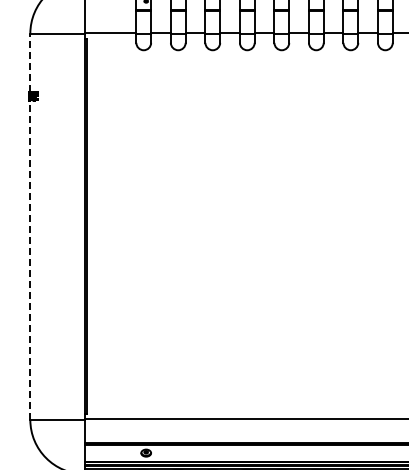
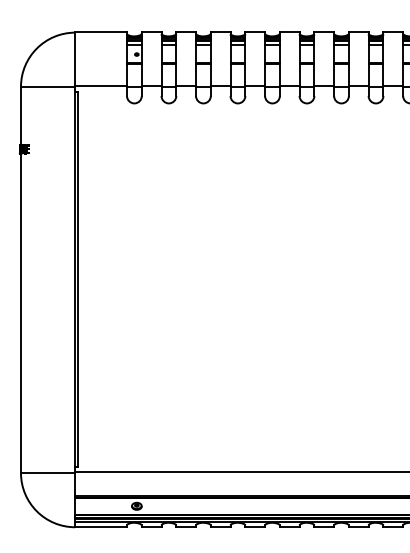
line: (29, 62) -> (20, 115), dashed -> solid
line: (29, 260) -> (20, 313), dashed -> solid

